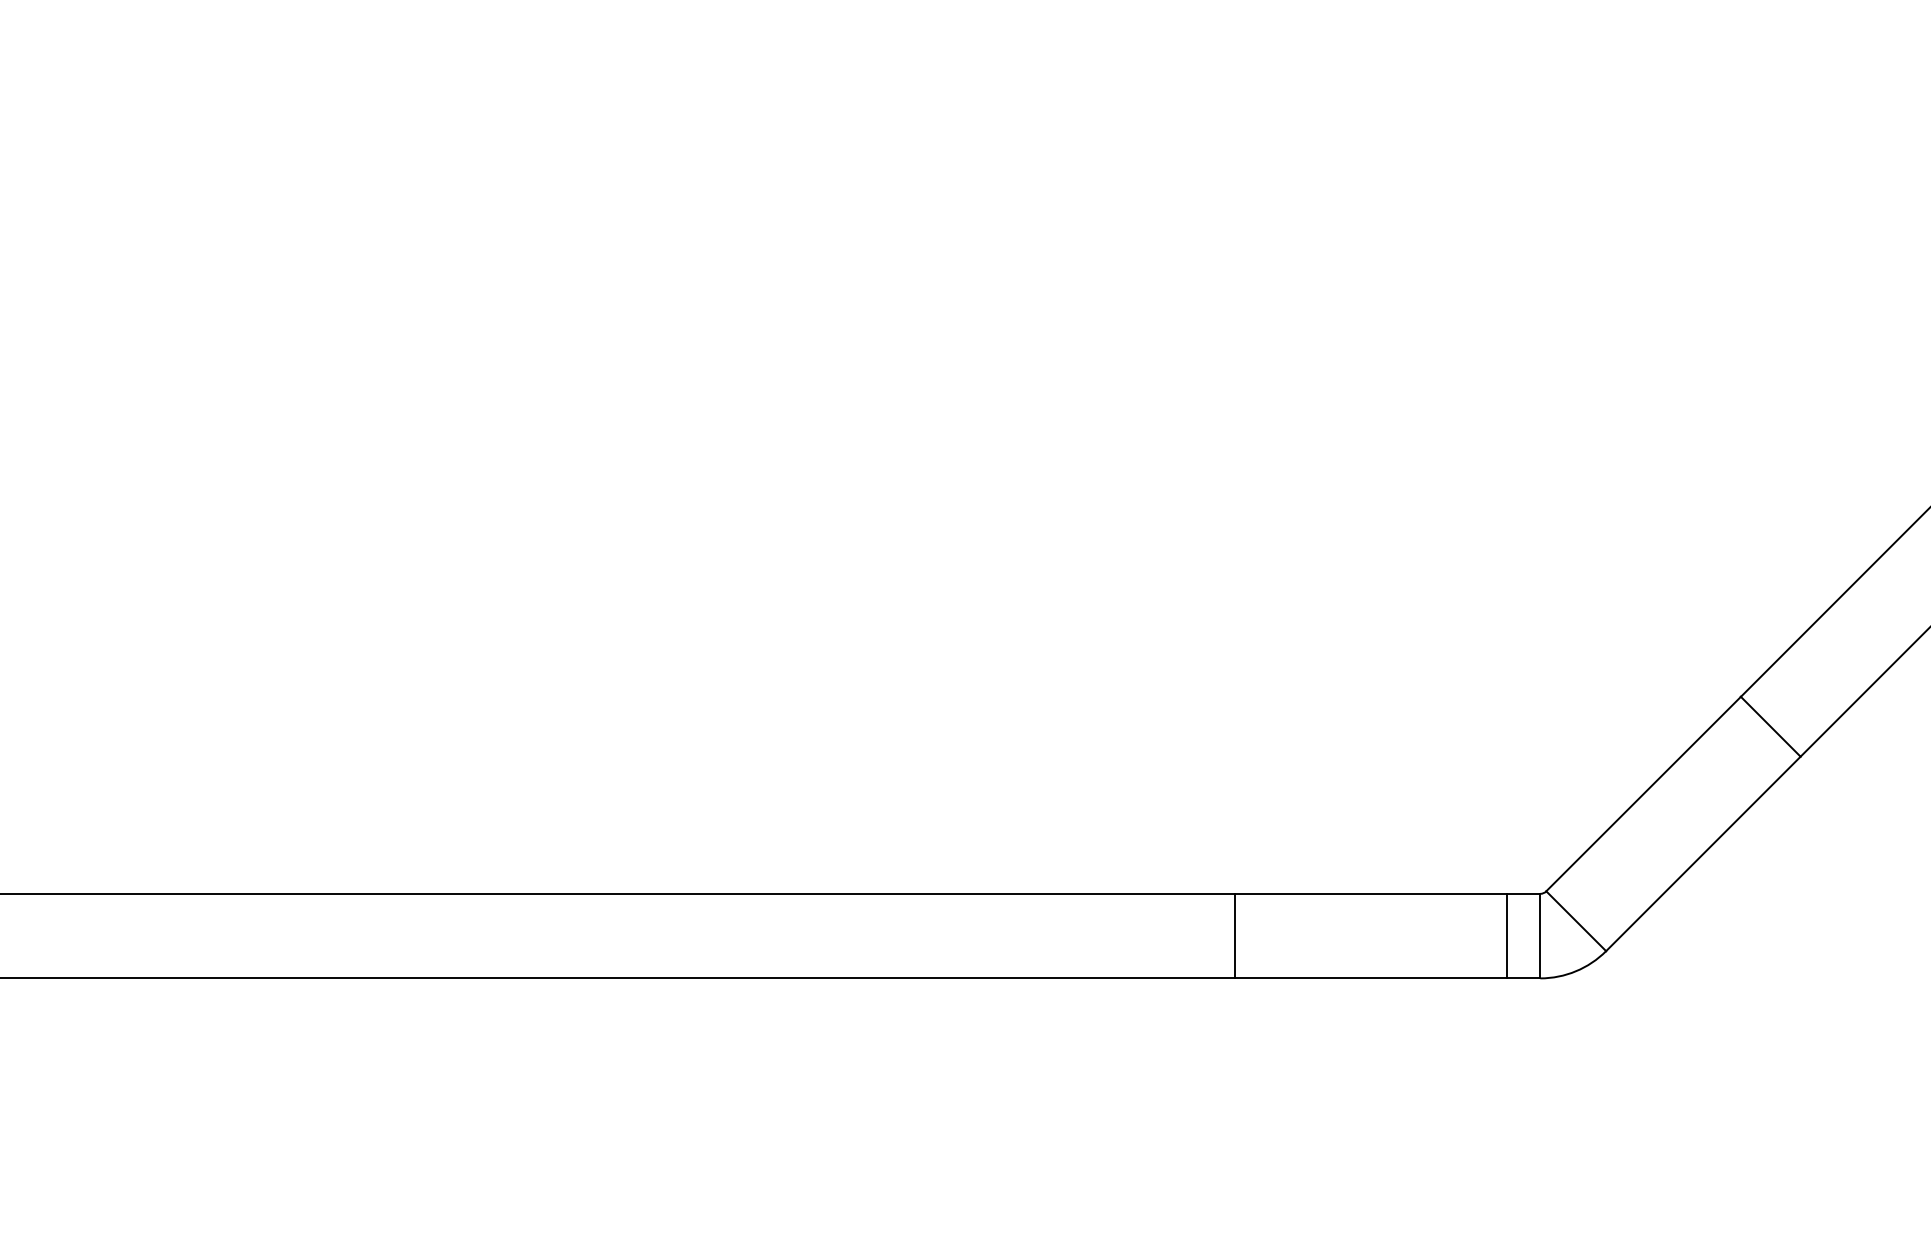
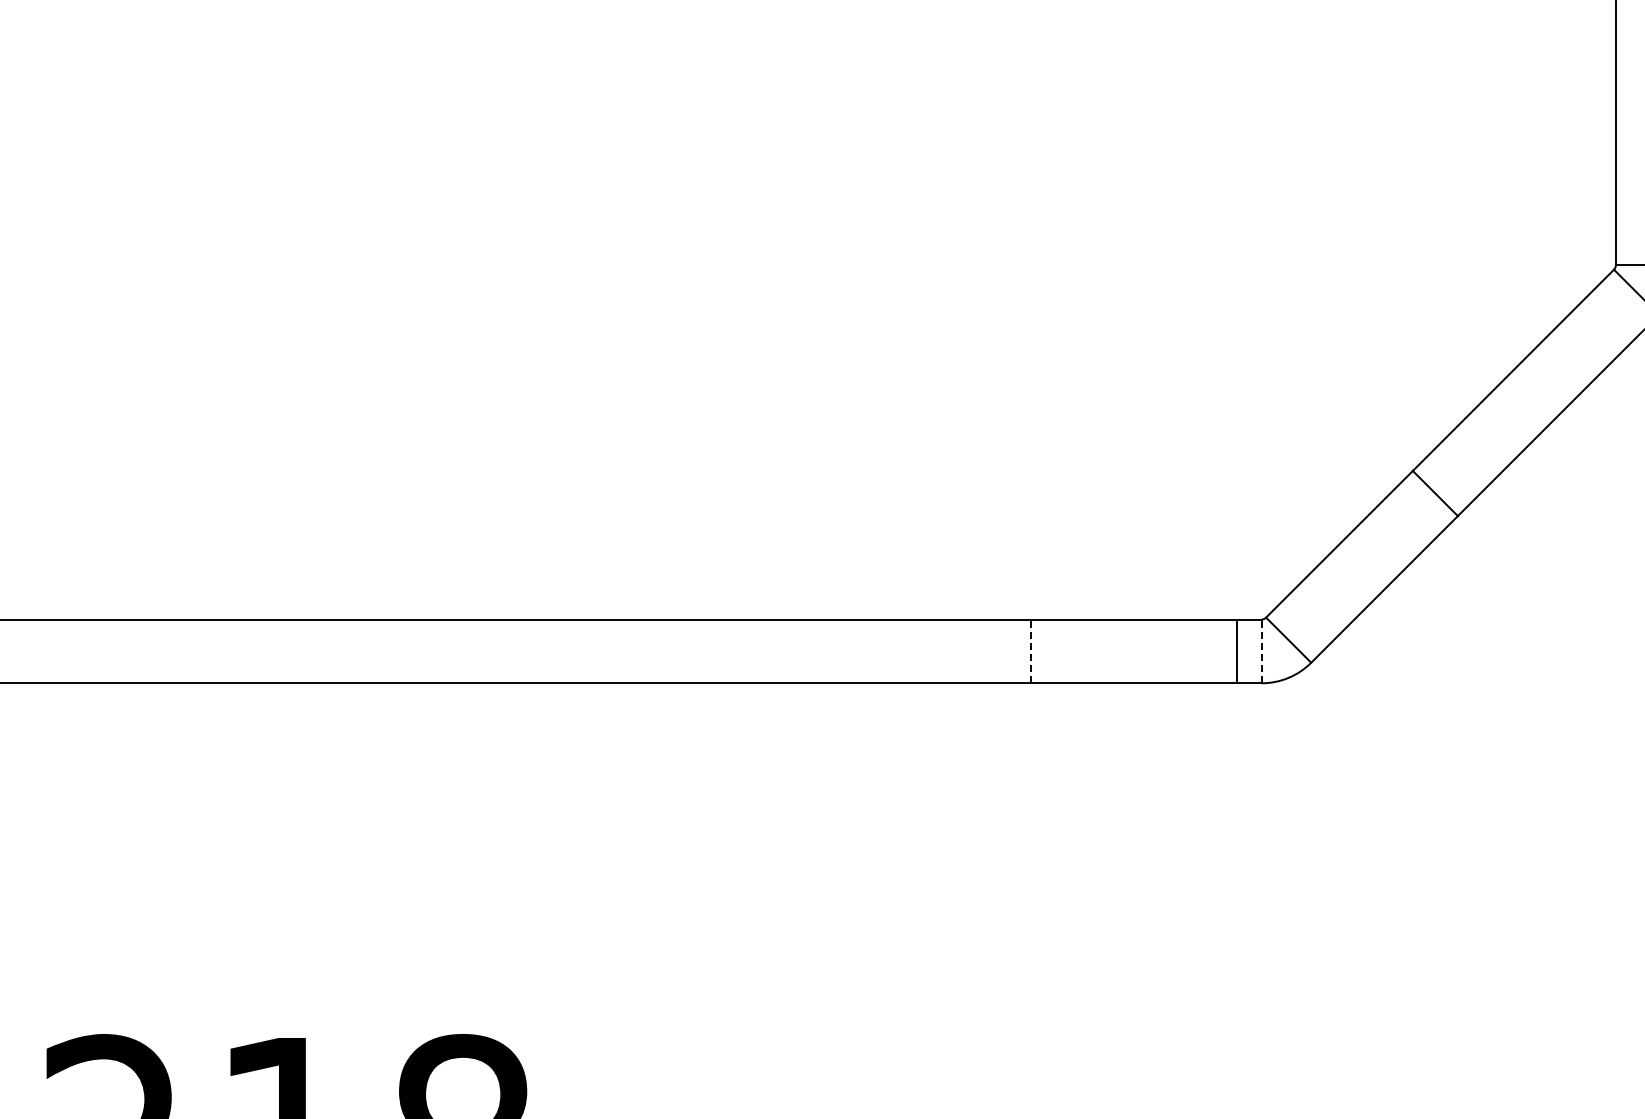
line: (1235, 936) -> (1031, 651), solid -> dashed
line: (1540, 936) -> (1261, 651), solid -> dashed

